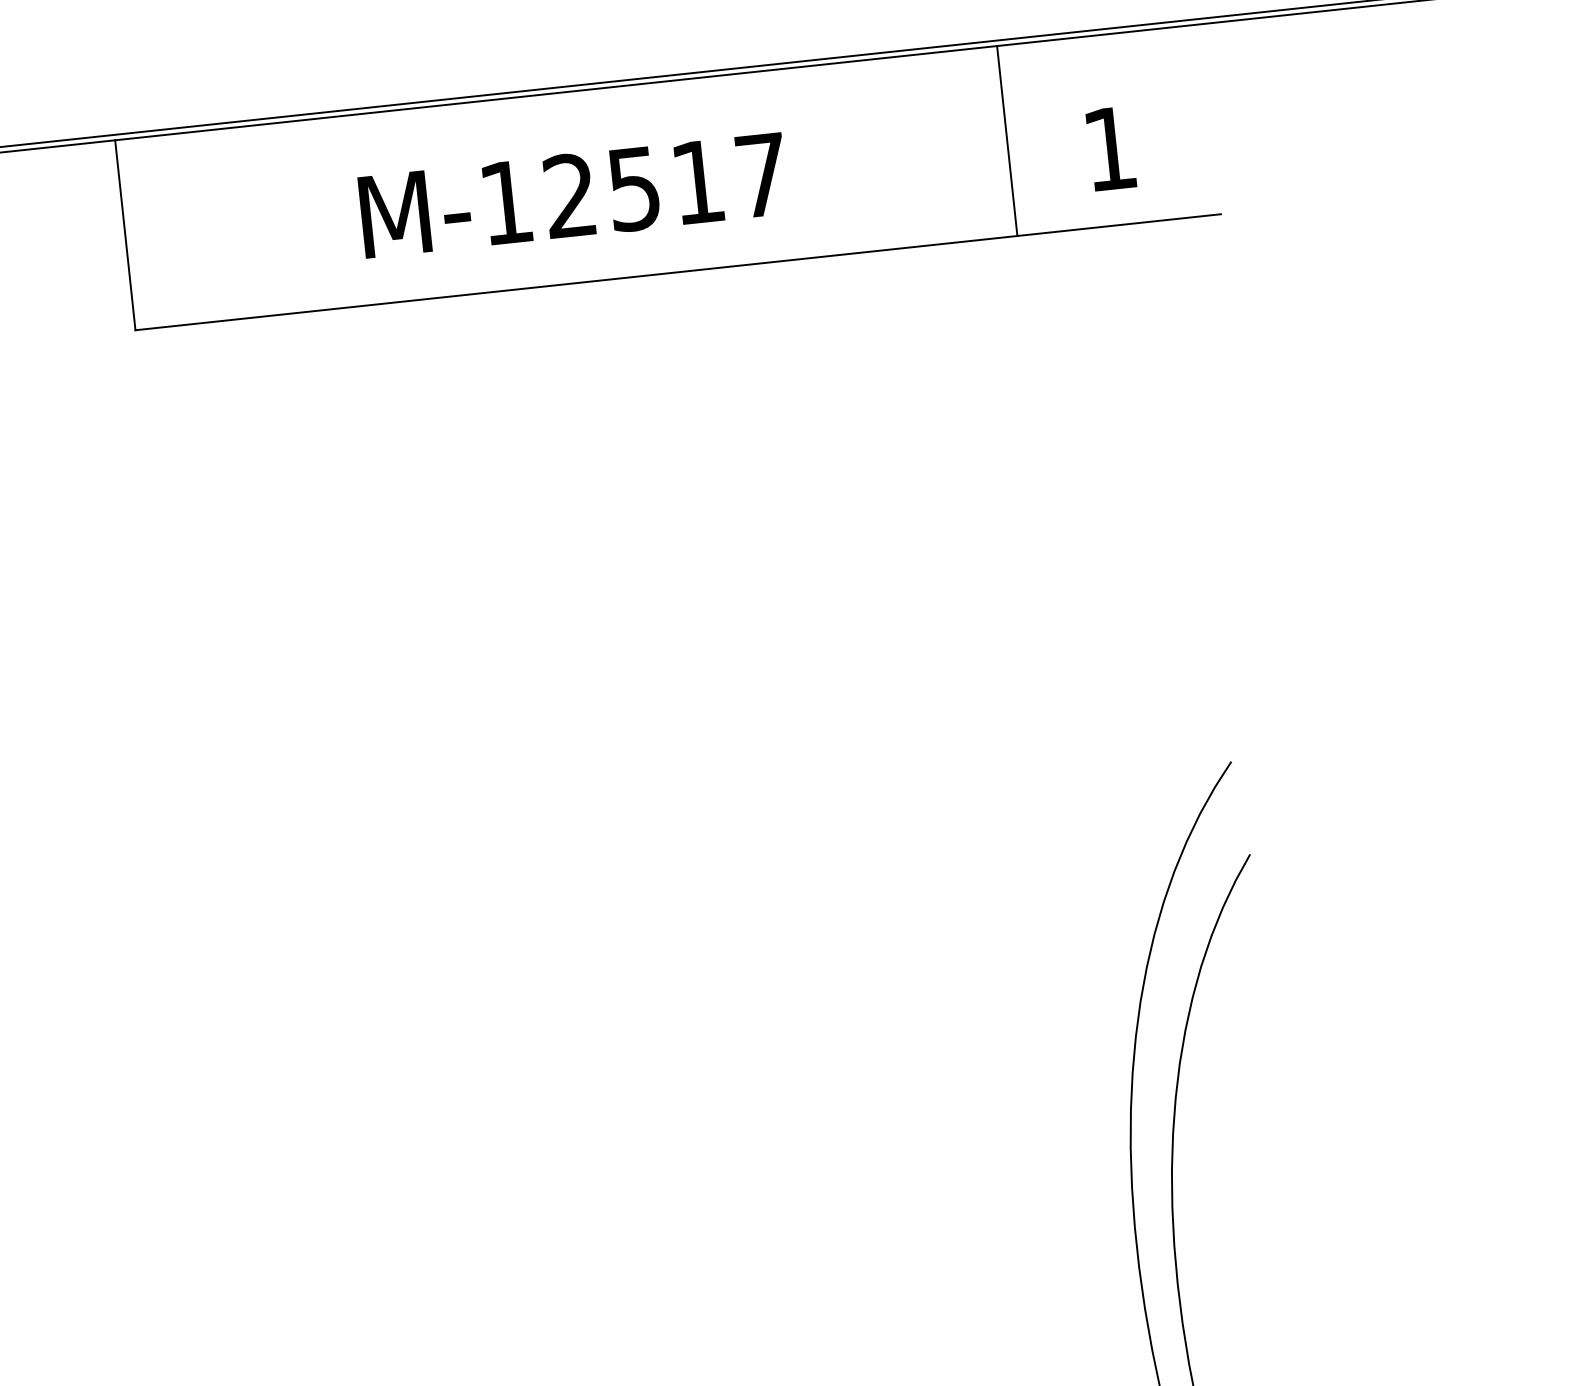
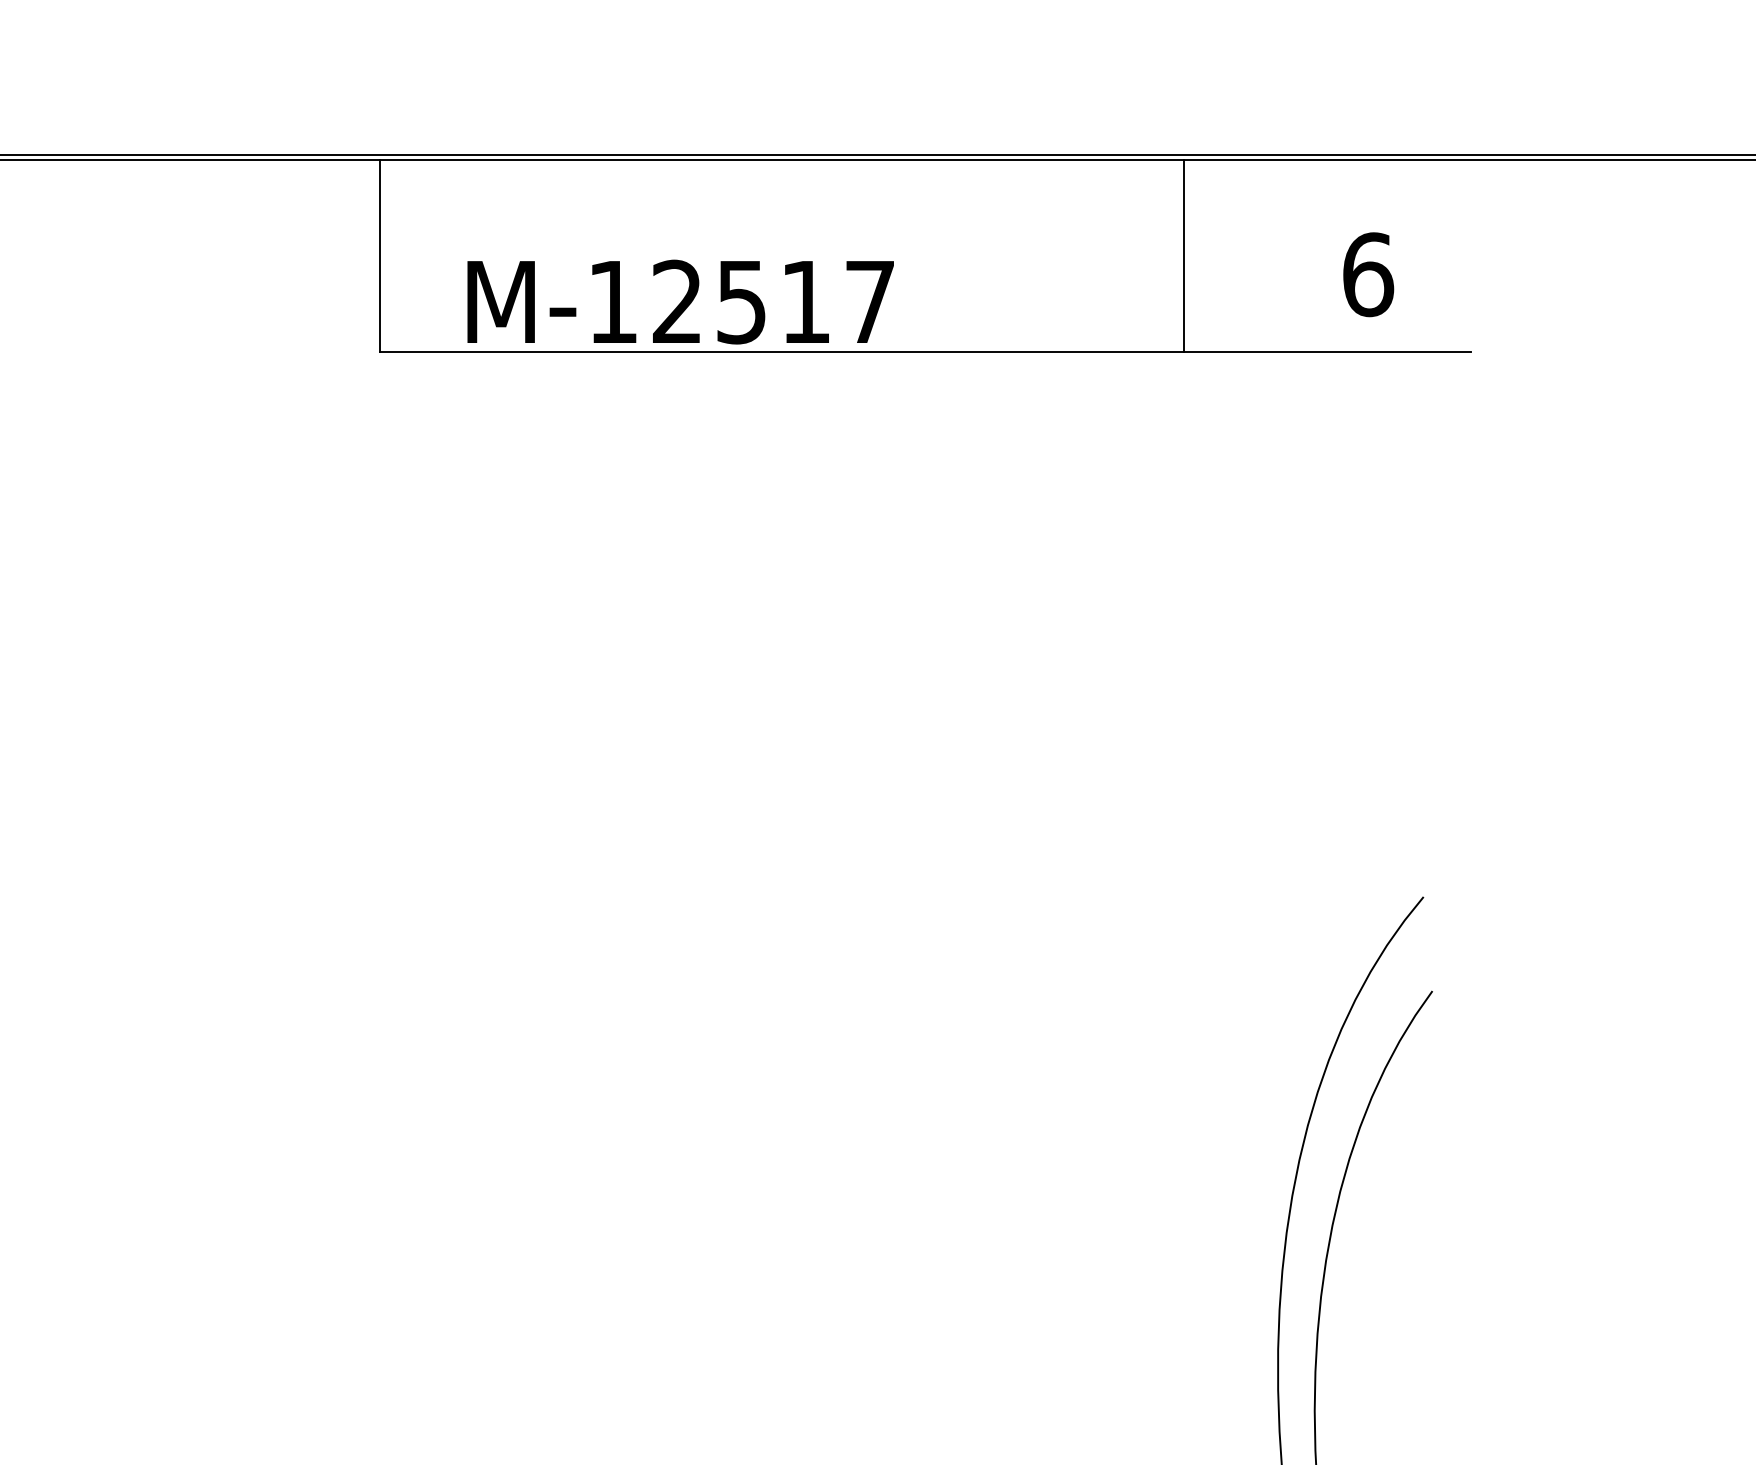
line: (1007, 140) -> (1183, 255), moved
text: (1110, 148) -> (1368, 274), 1 -> 6
text: (573, 194) -> (680, 301), moved

